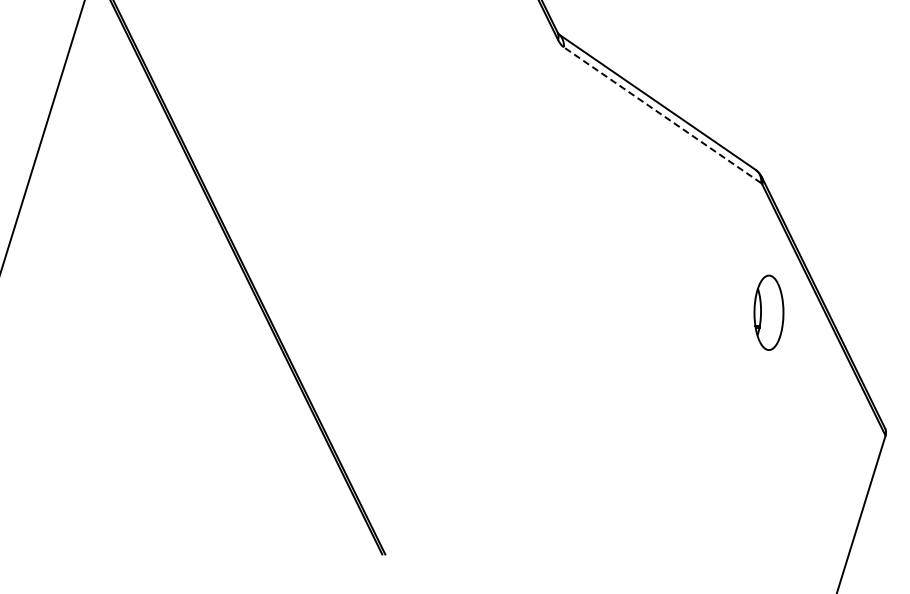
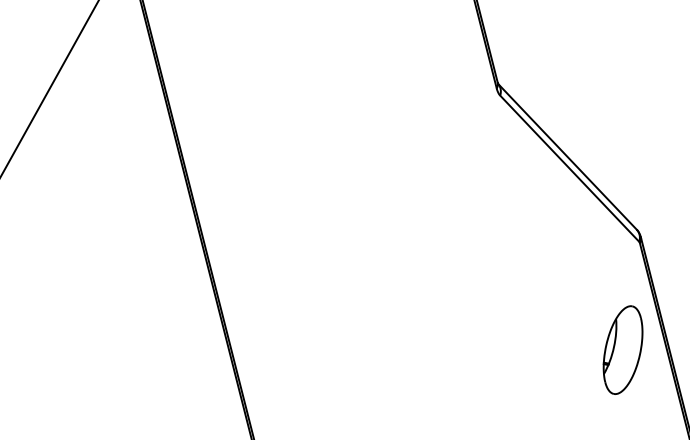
line: (662, 115) -> (569, 168), dashed -> solid
part: (768, 312) -> (622, 349), size x1.43

